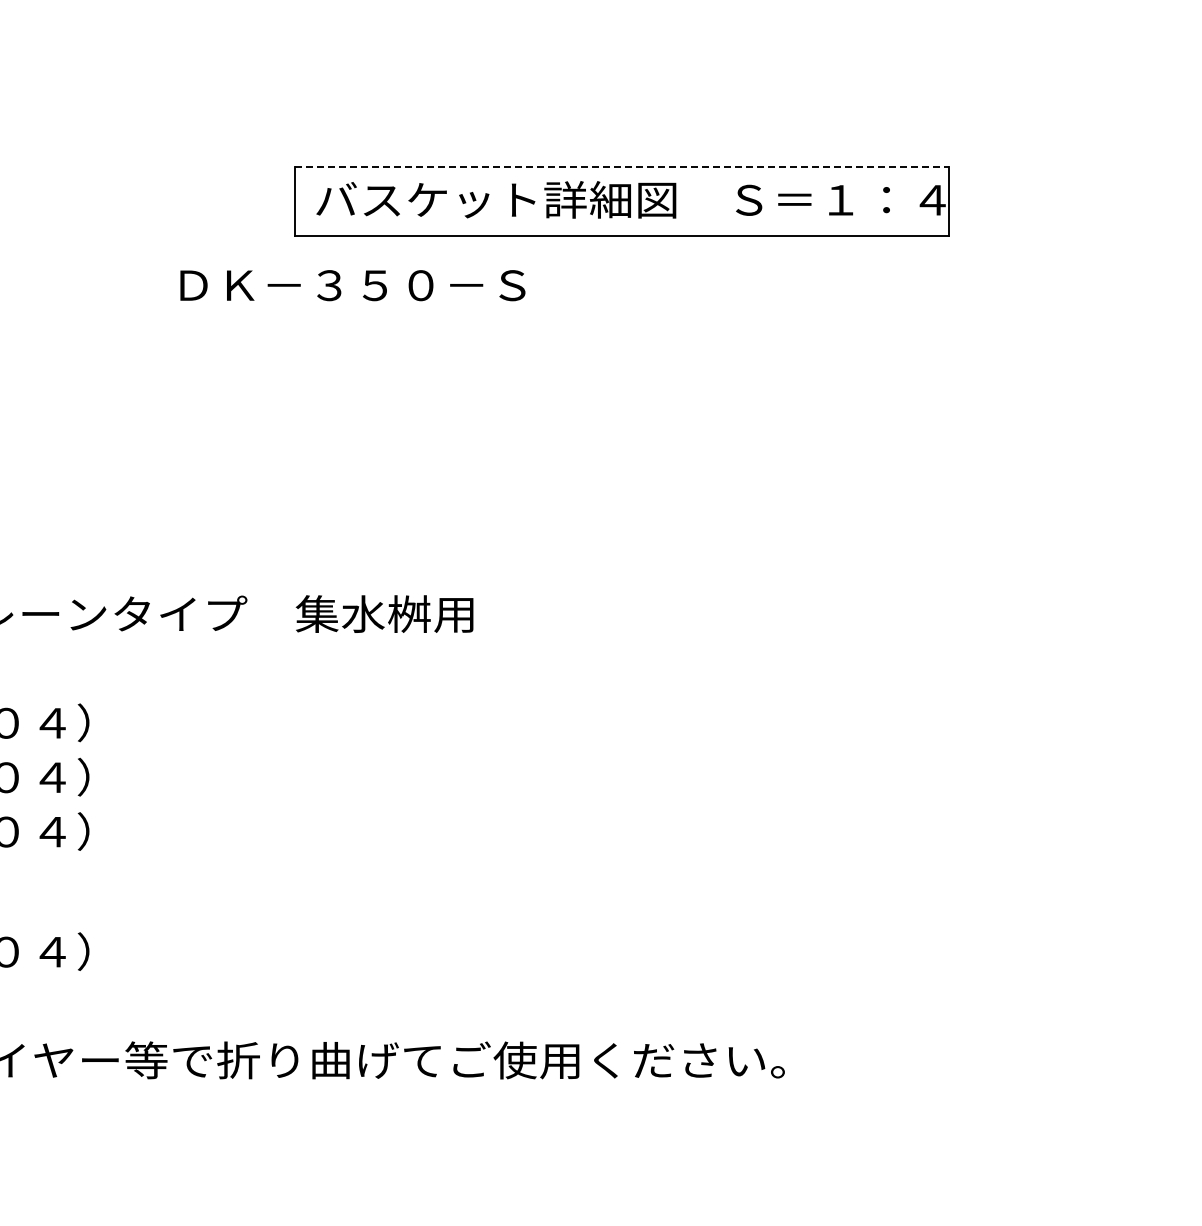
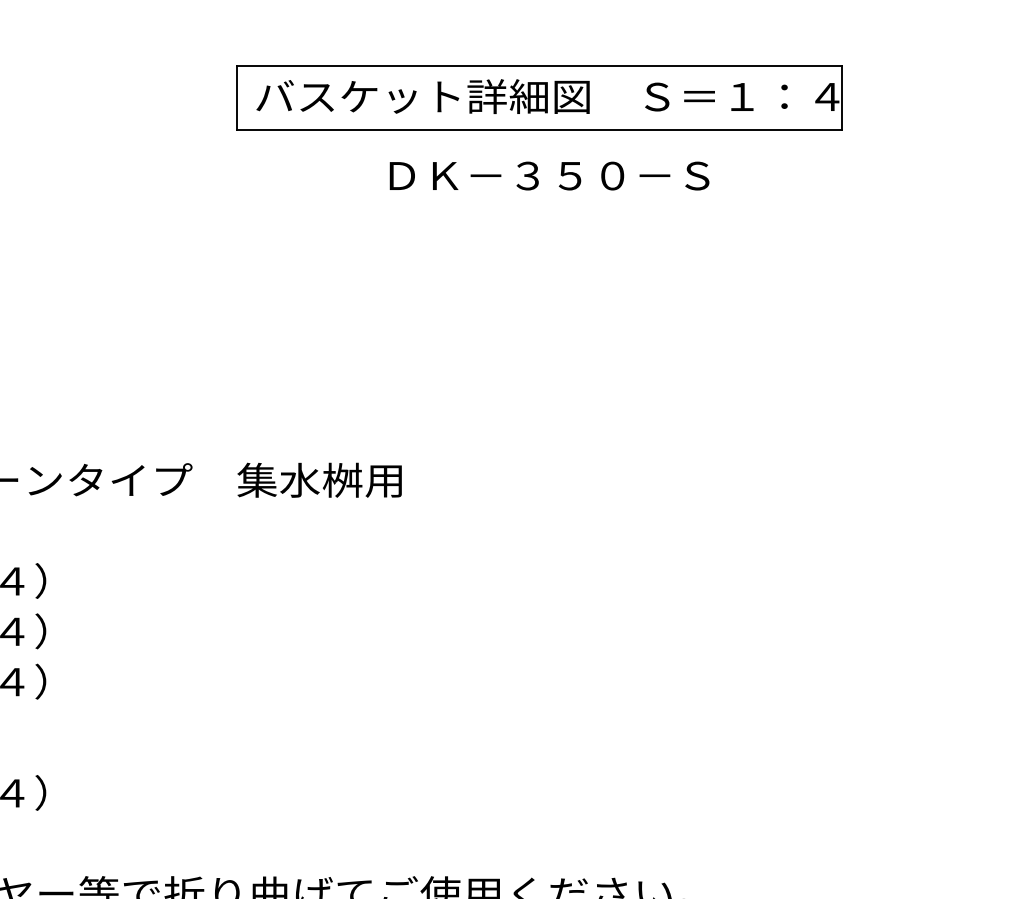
line: (622, 166) -> (539, 65), dashed -> solid
text: (352, 285) -> (549, 175), moved

